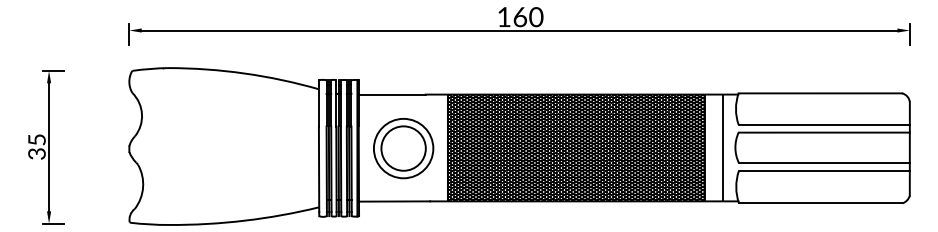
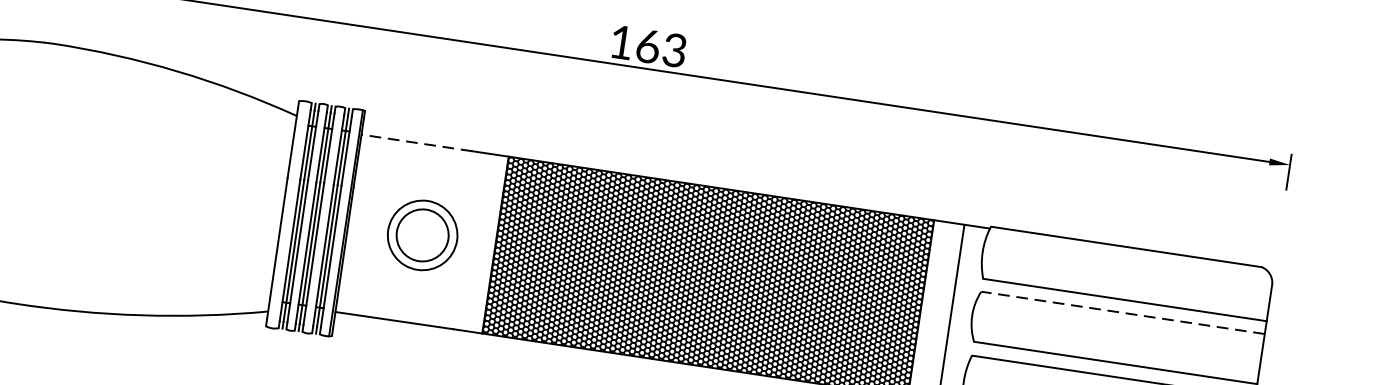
text: (536, 16) -> (675, 49), 160 -> 163
line: (391, 94) -> (415, 142), solid -> dashed
line: (824, 132) -> (1123, 312), solid -> dashed
part: (403, 148) -> (422, 235), size x0.7

